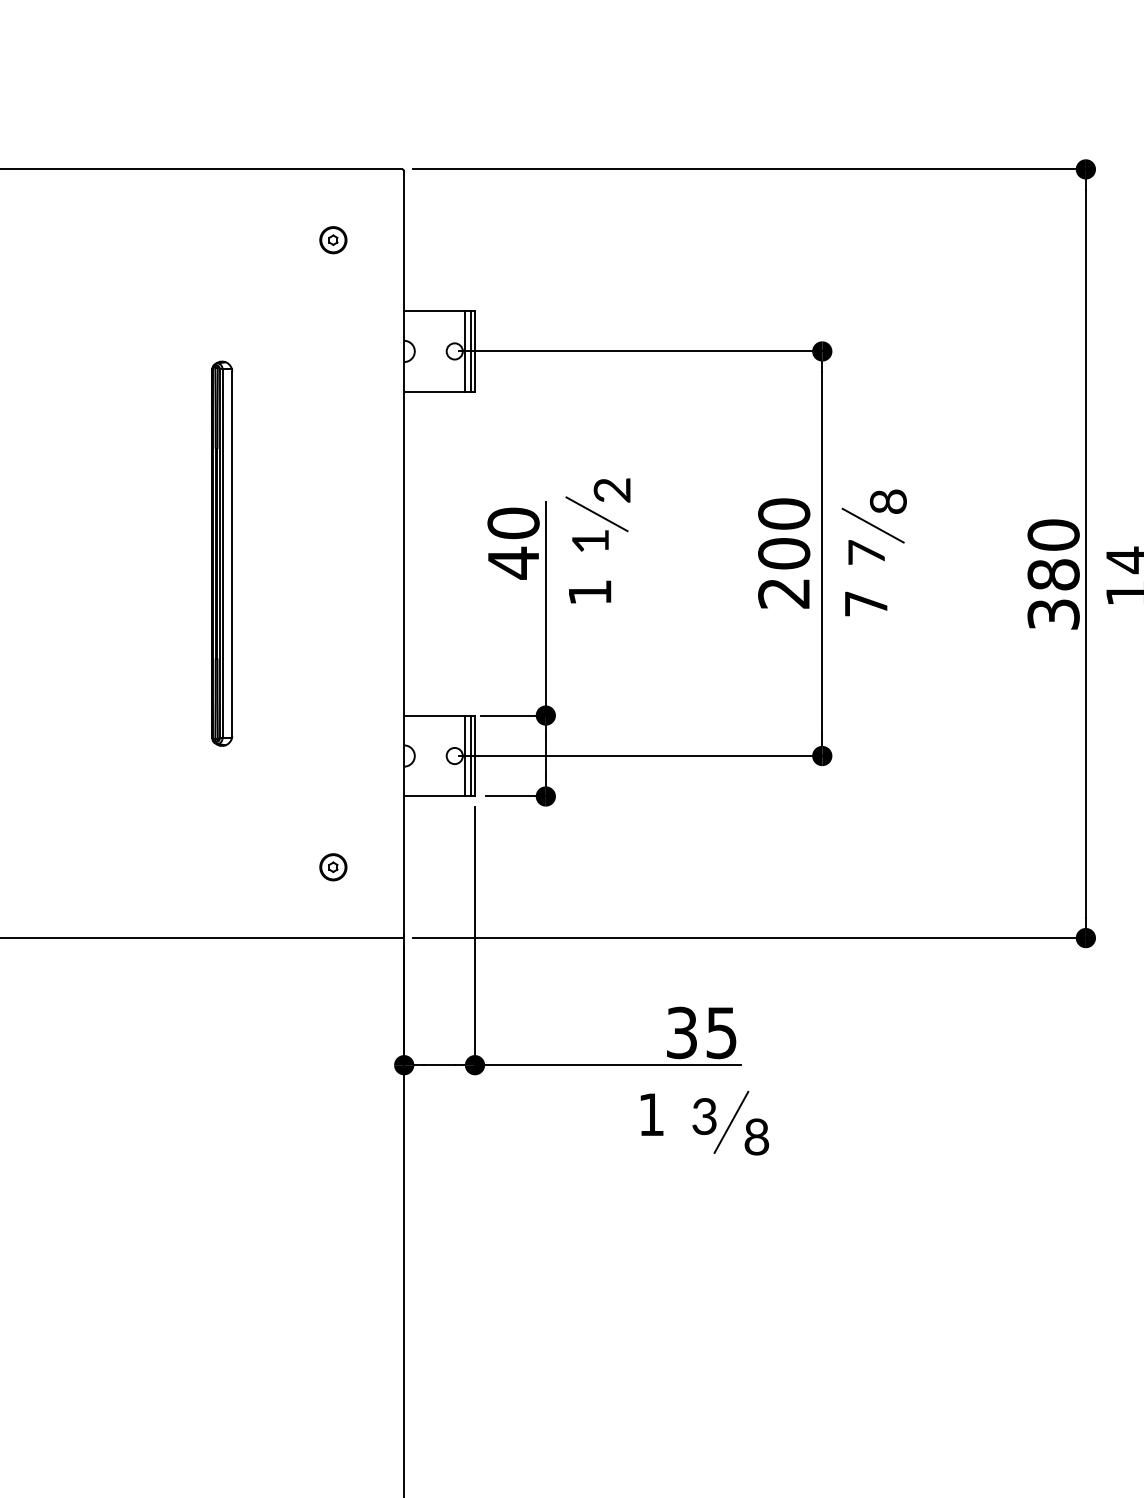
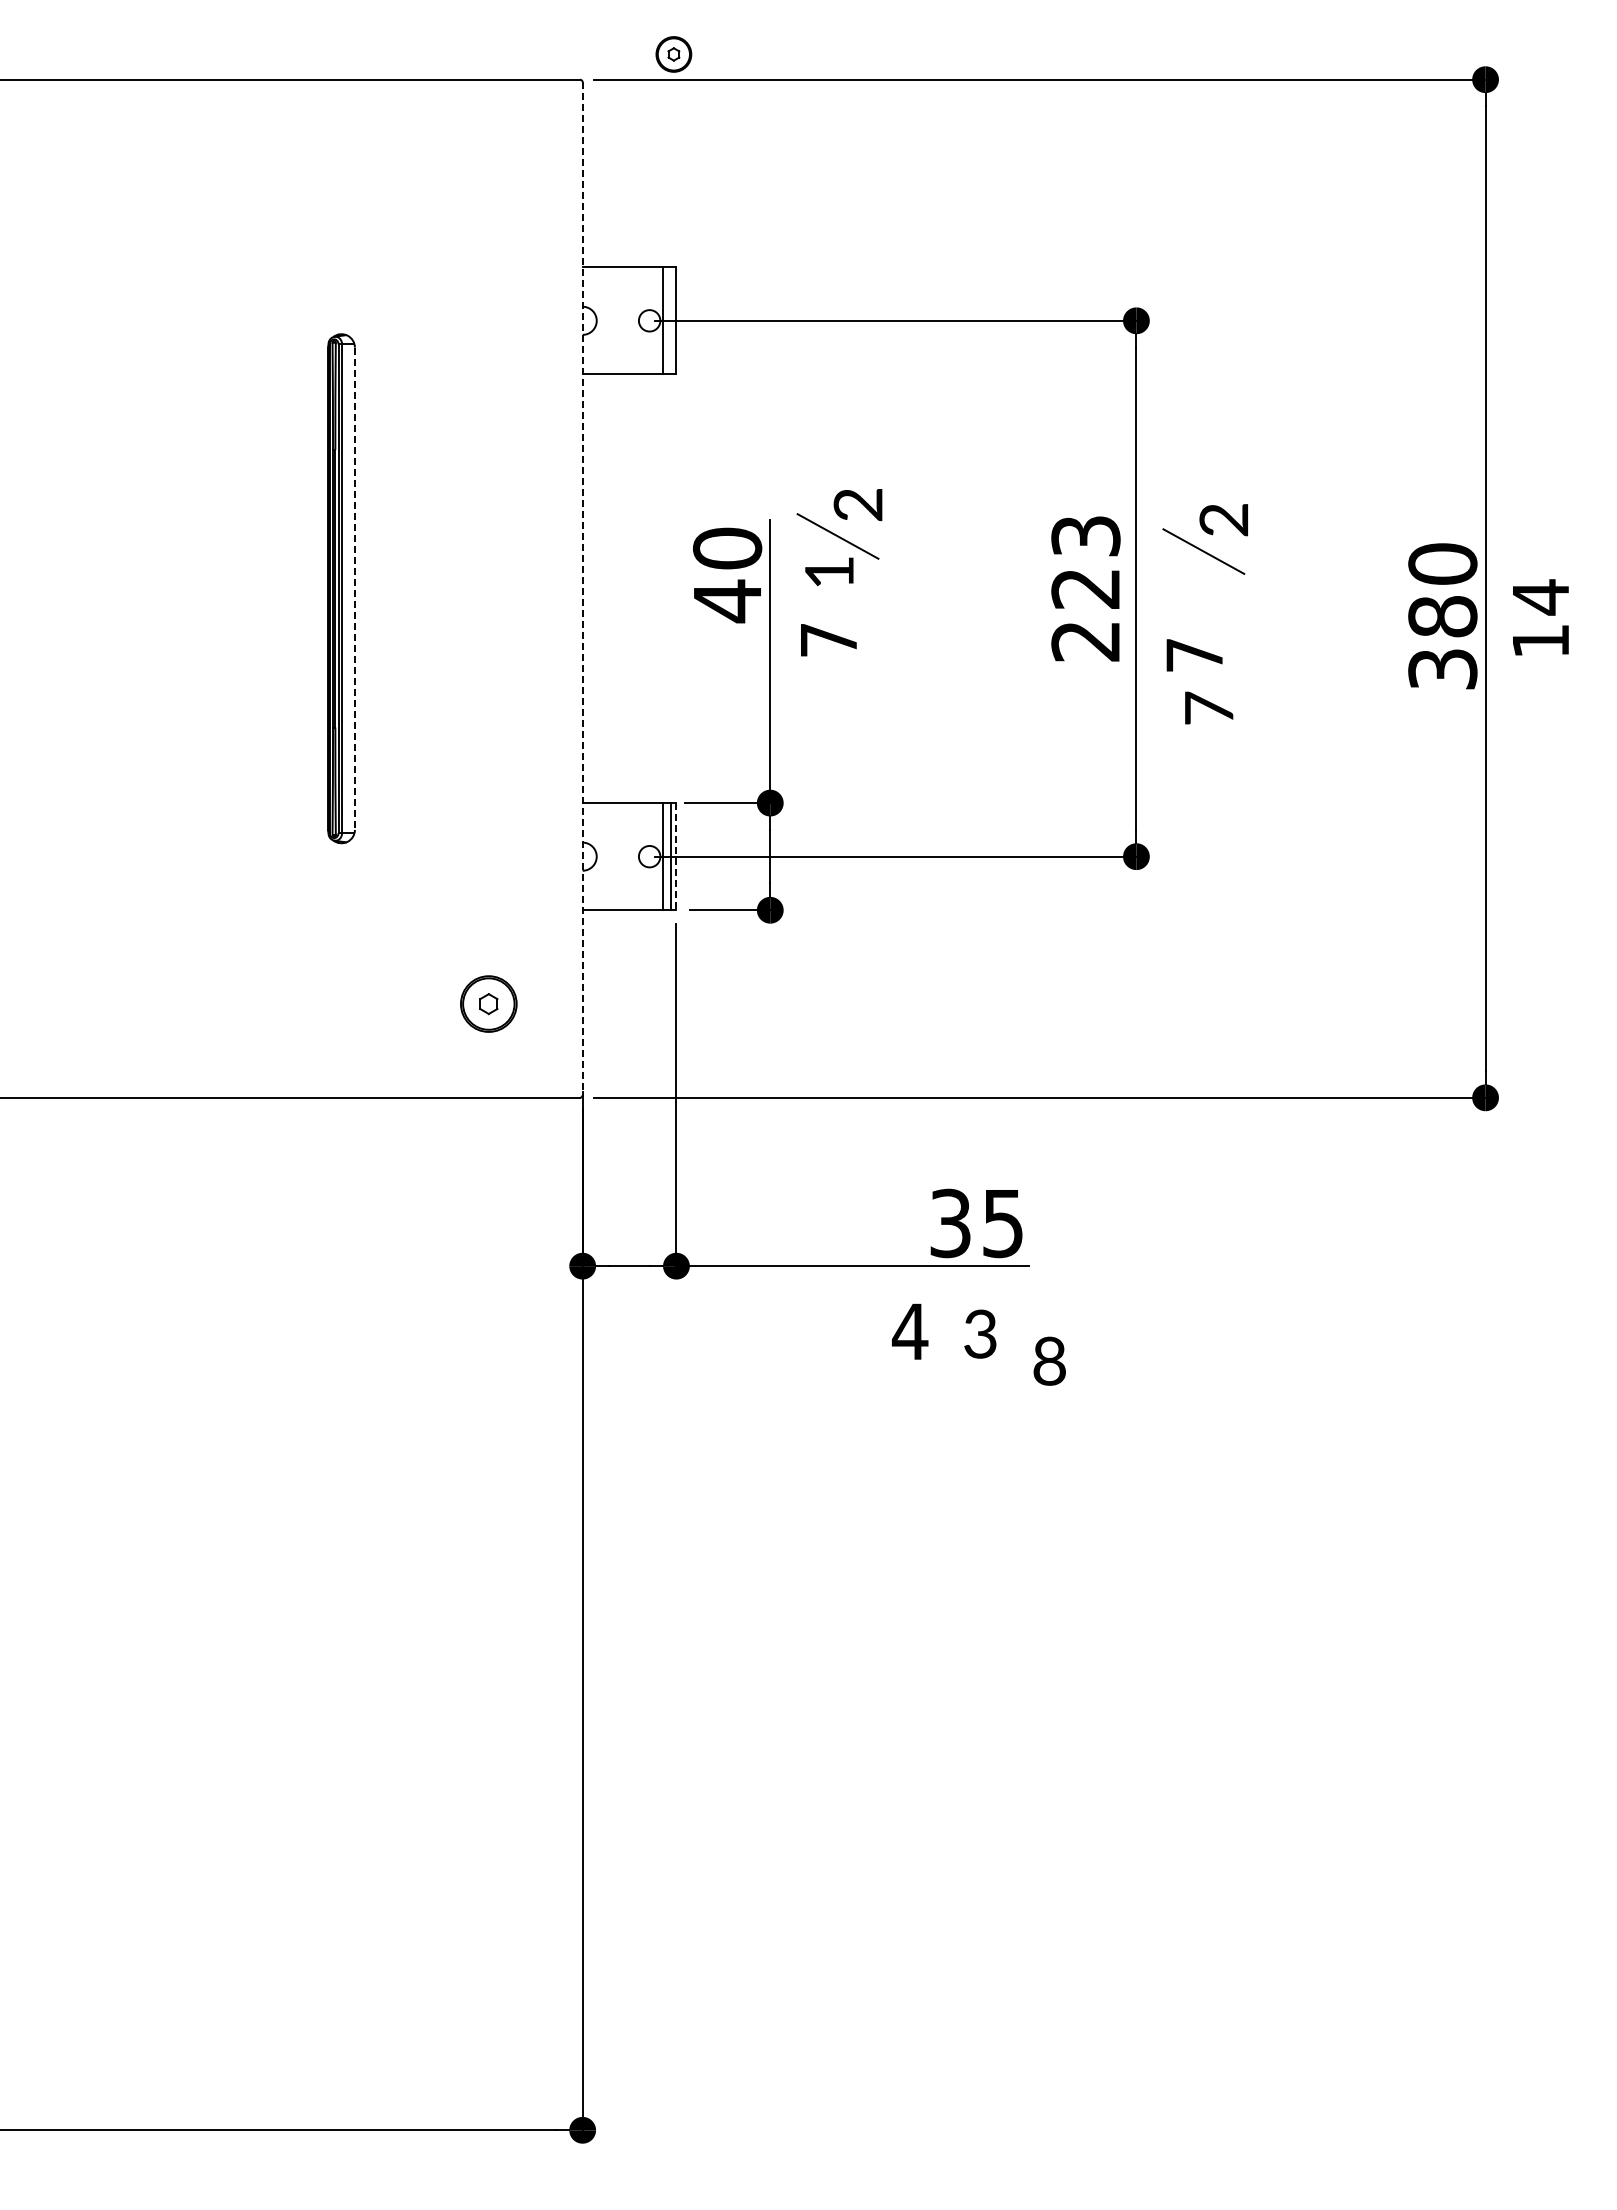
part: (333, 240) -> (673, 54), moved
line: (471, 351) -> (671, 320), removed
text: (888, 501) -> (1223, 519), 8 -> 2
text: (783, 533) -> (1085, 562), 200 -> 223
text: (866, 552) -> (1209, 707), moved
line: (231, 554) -> (354, 589), solid -> dashed
line: (404, 554) -> (582, 589), solid -> dashed
text: (589, 592) -> (828, 640), 1 -> 7
line: (475, 755) -> (676, 856), solid -> dashed
part: (333, 866) -> (488, 1003), size x1.6
text: (650, 1114) -> (909, 1331), 1 -> 4
line: (730, 1122) -> (1015, 1341), removed

